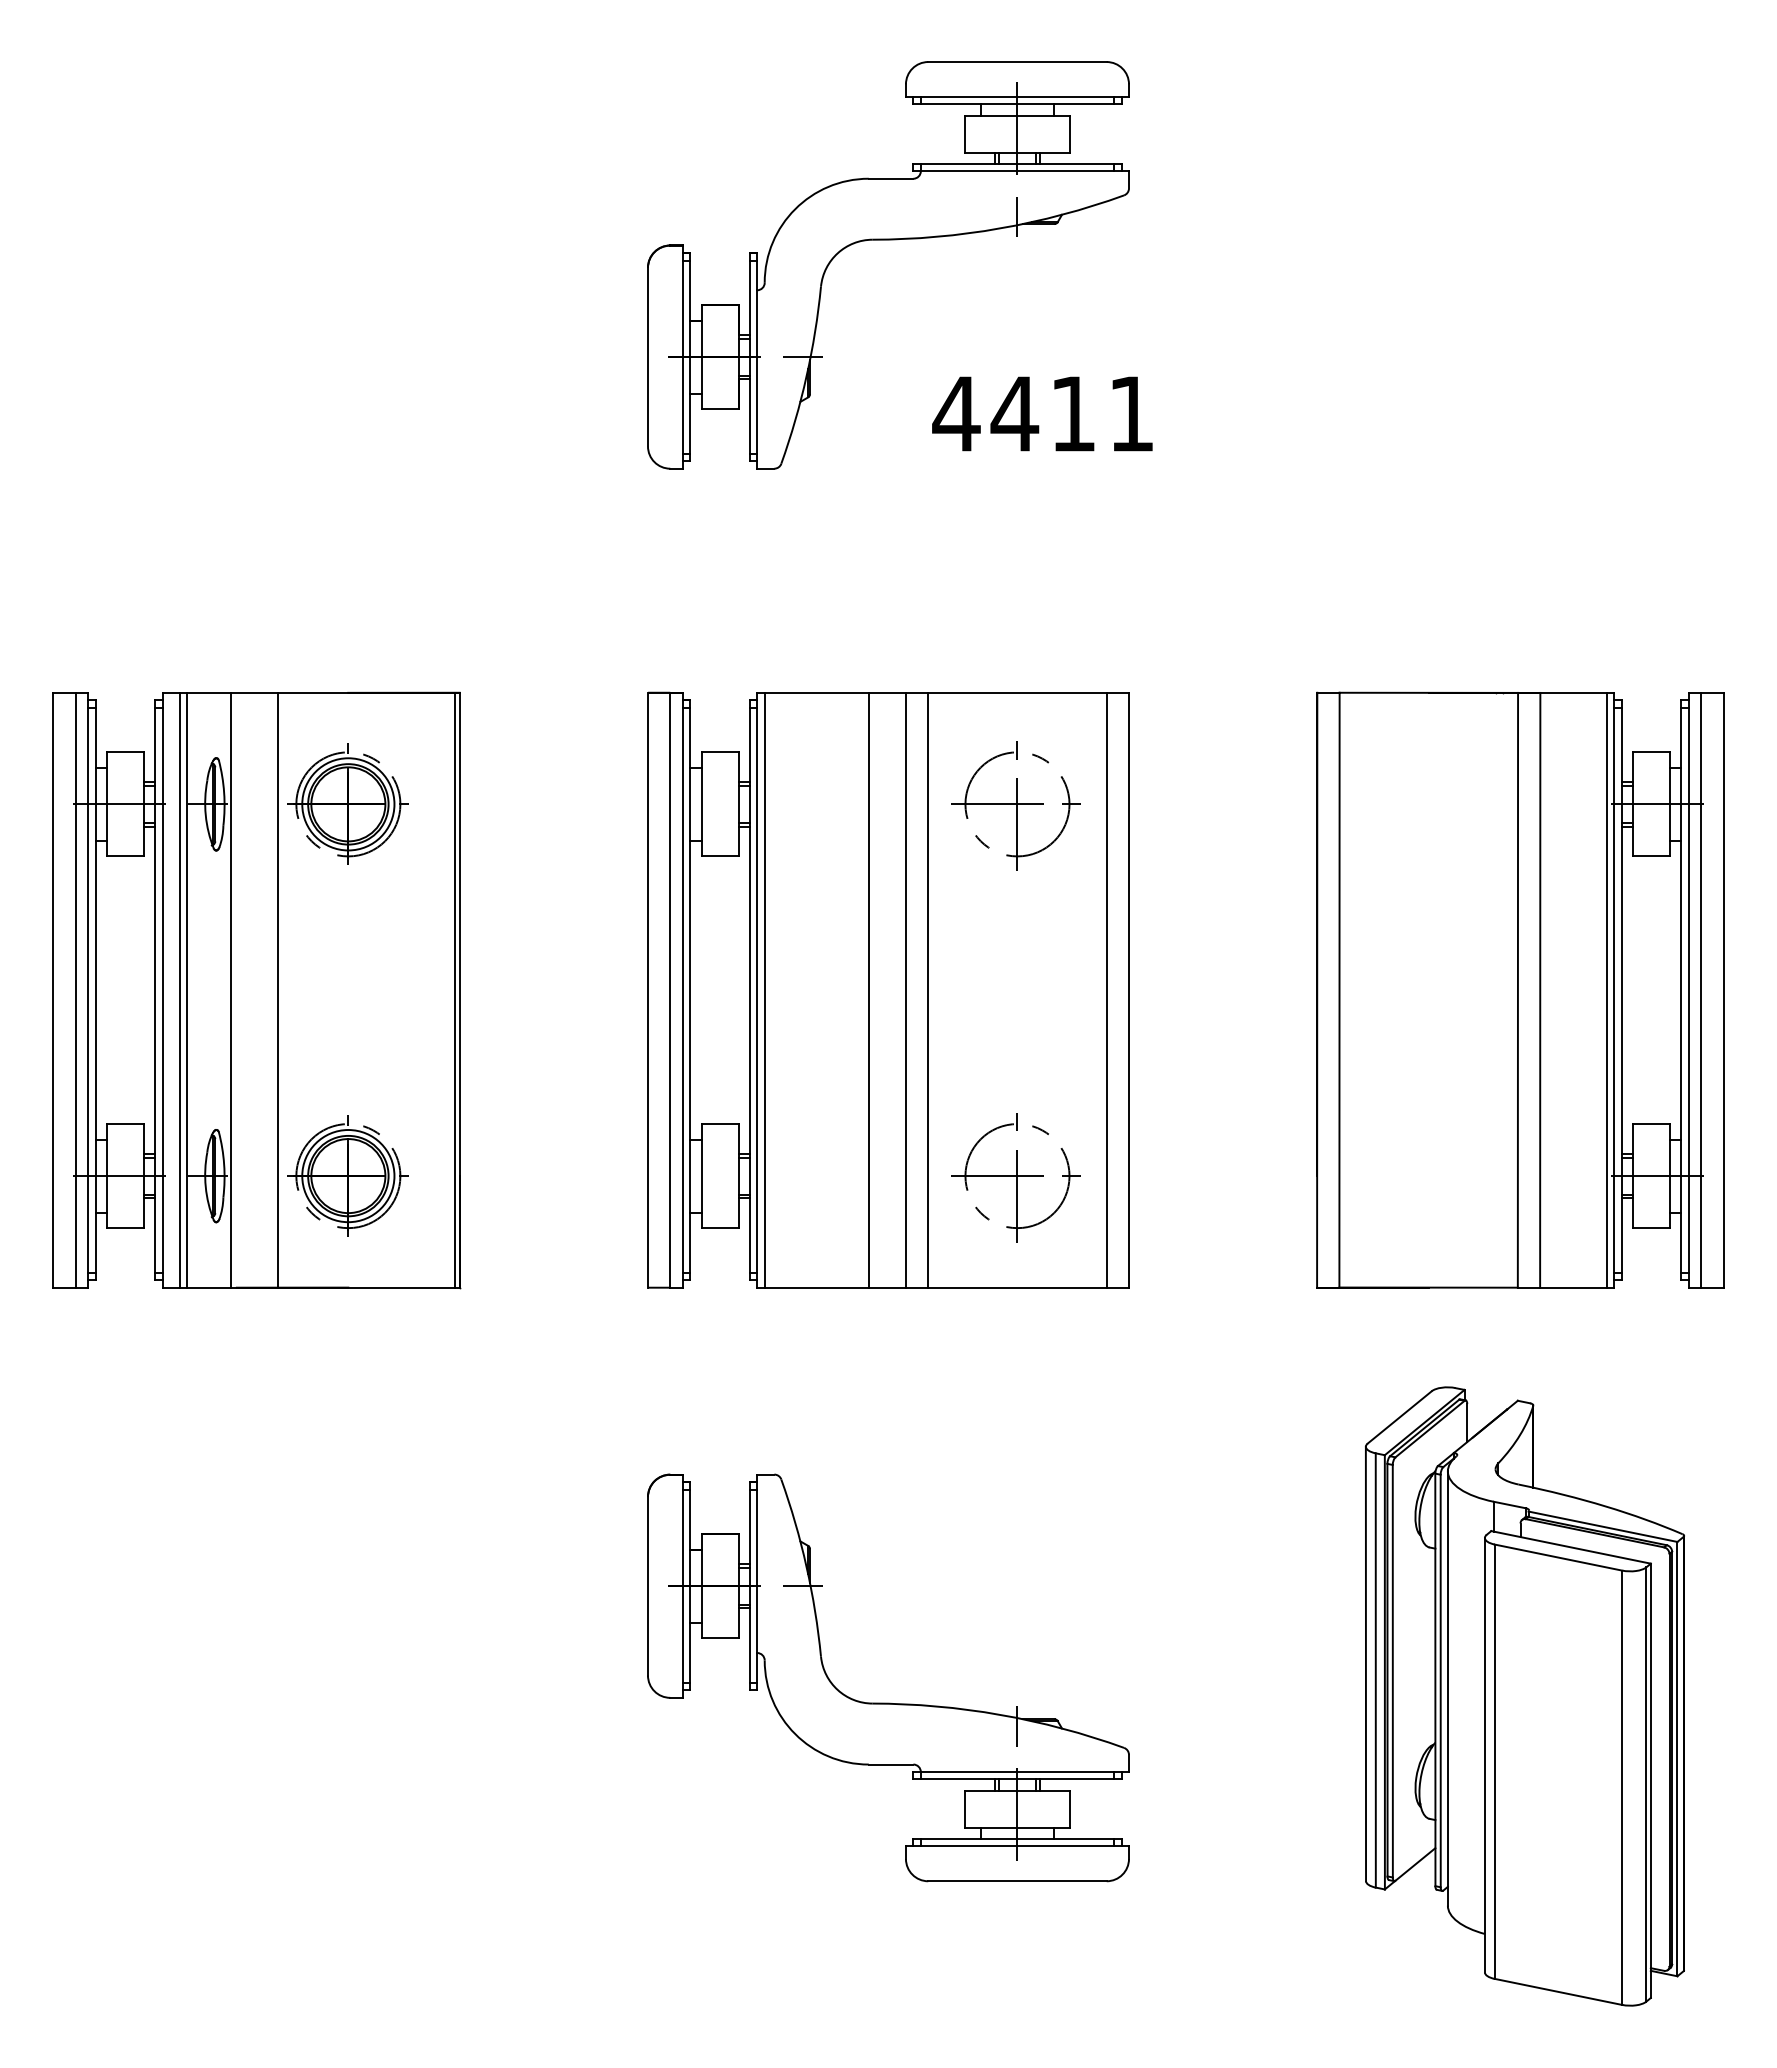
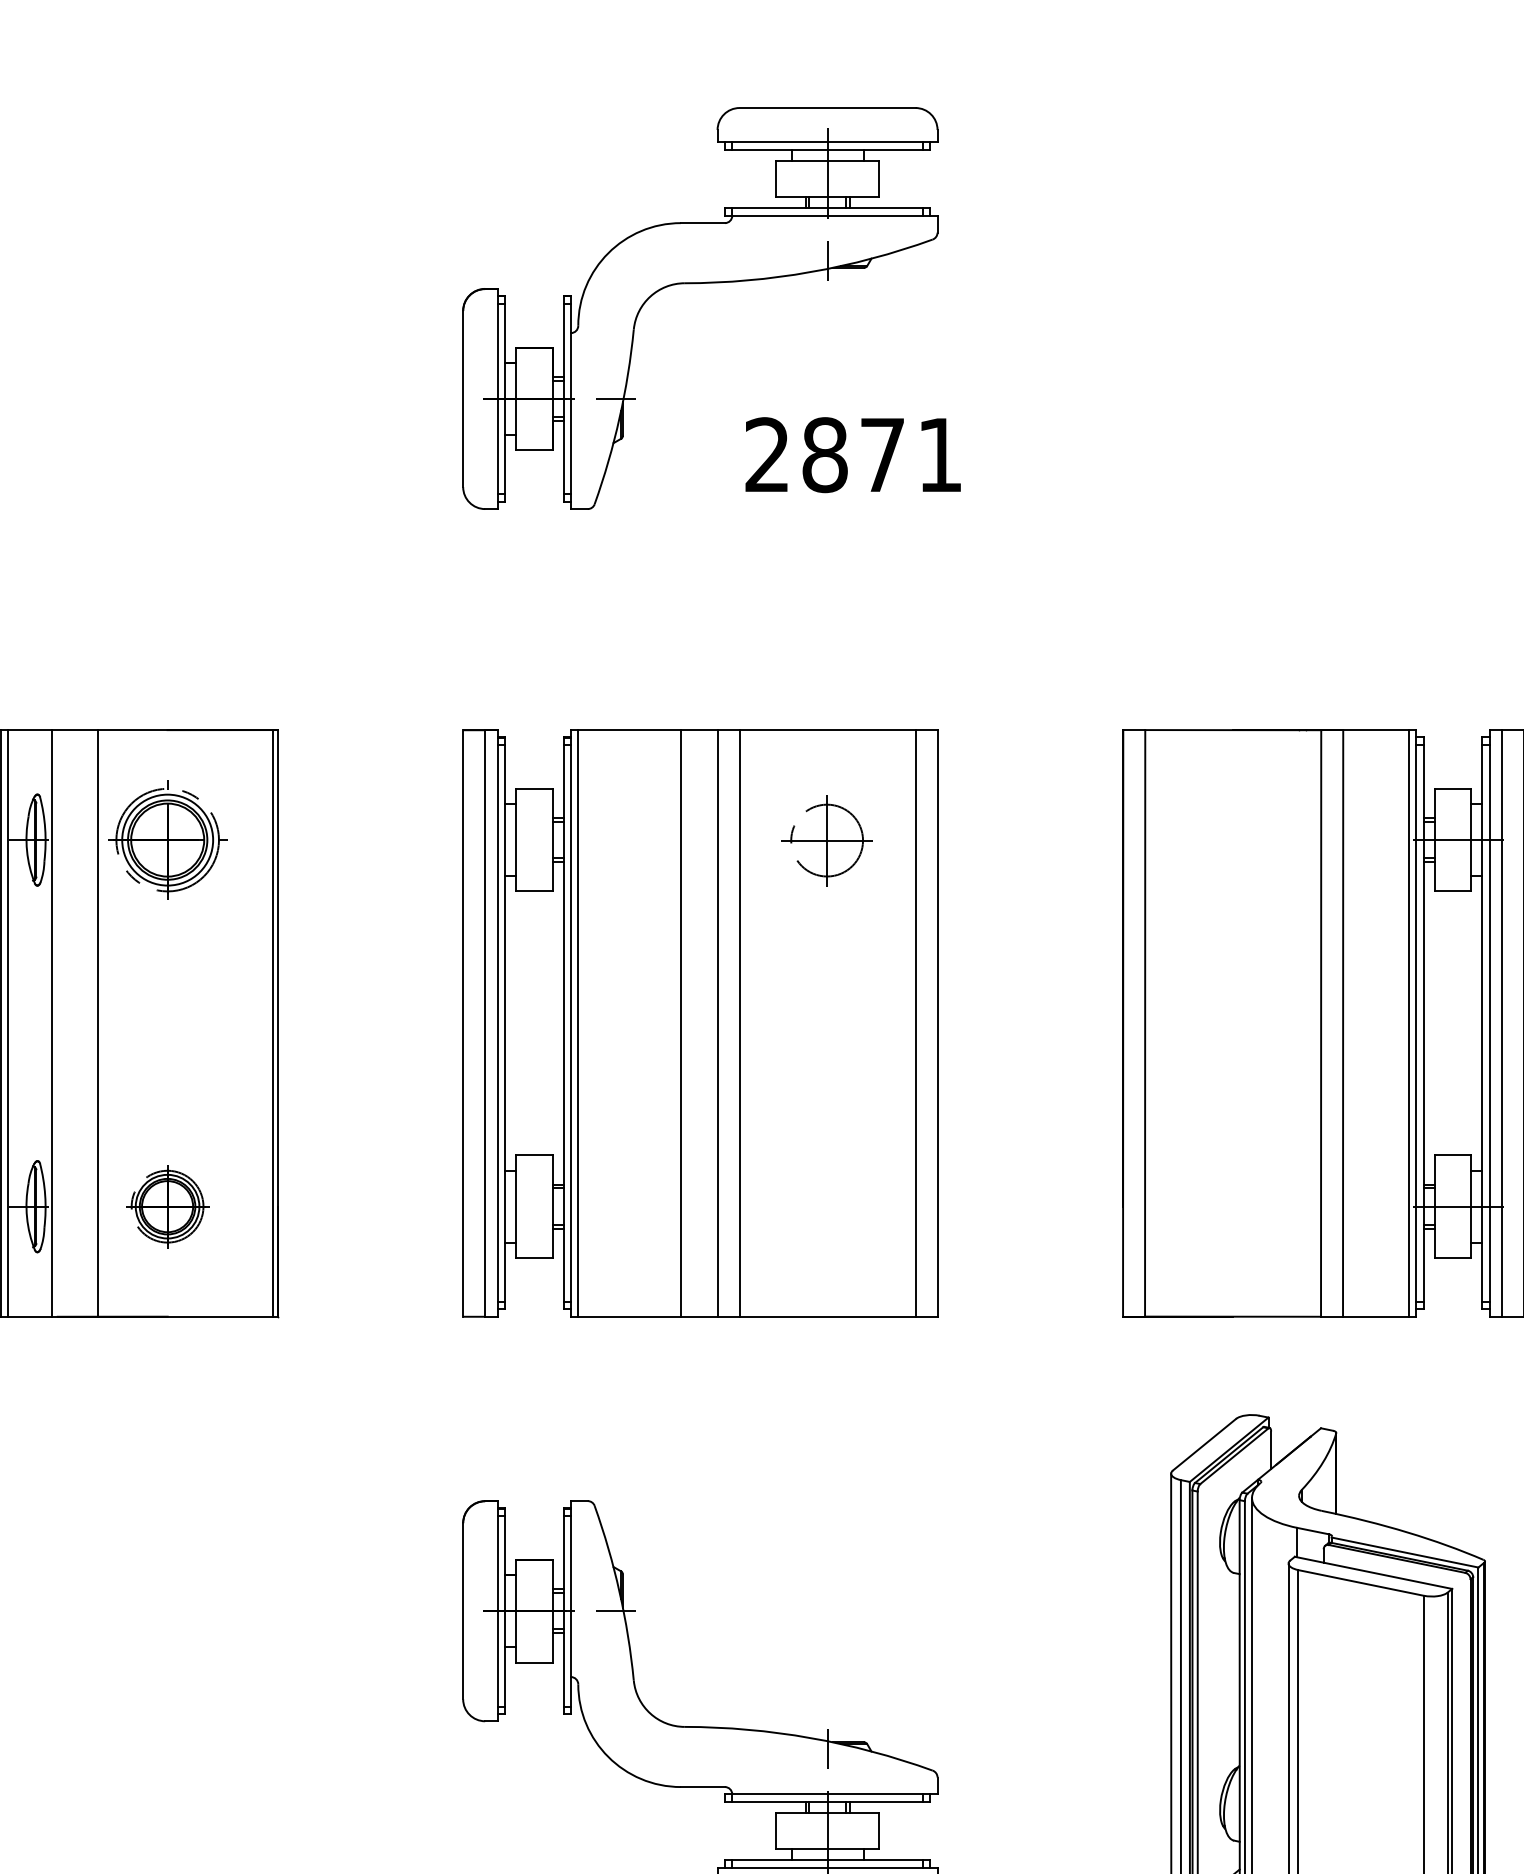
text: (1013, 413) -> (823, 454), 4411 -> 2871
part: (1015, 805) -> (825, 841), size x0.7
part: (347, 1175) -> (166, 1206), size x0.7
part: (1015, 1177) -> (825, 1208), removed

